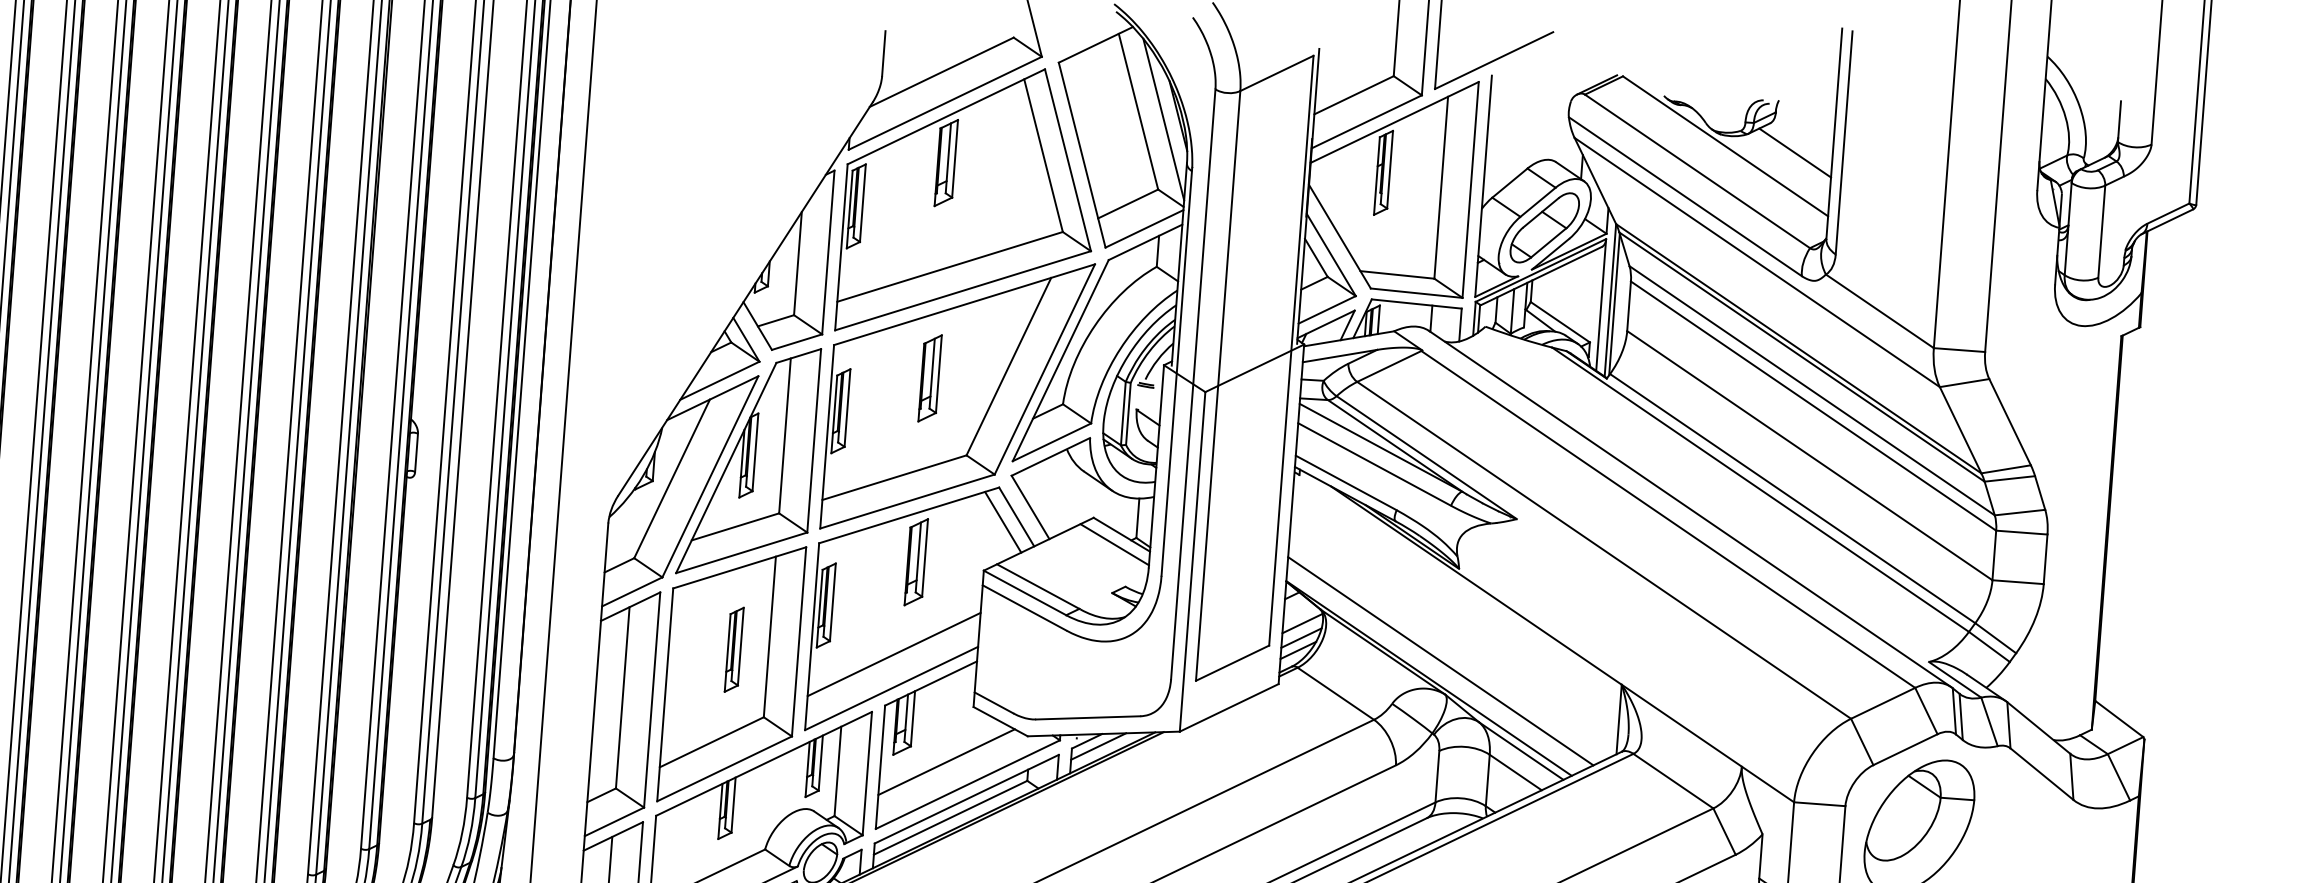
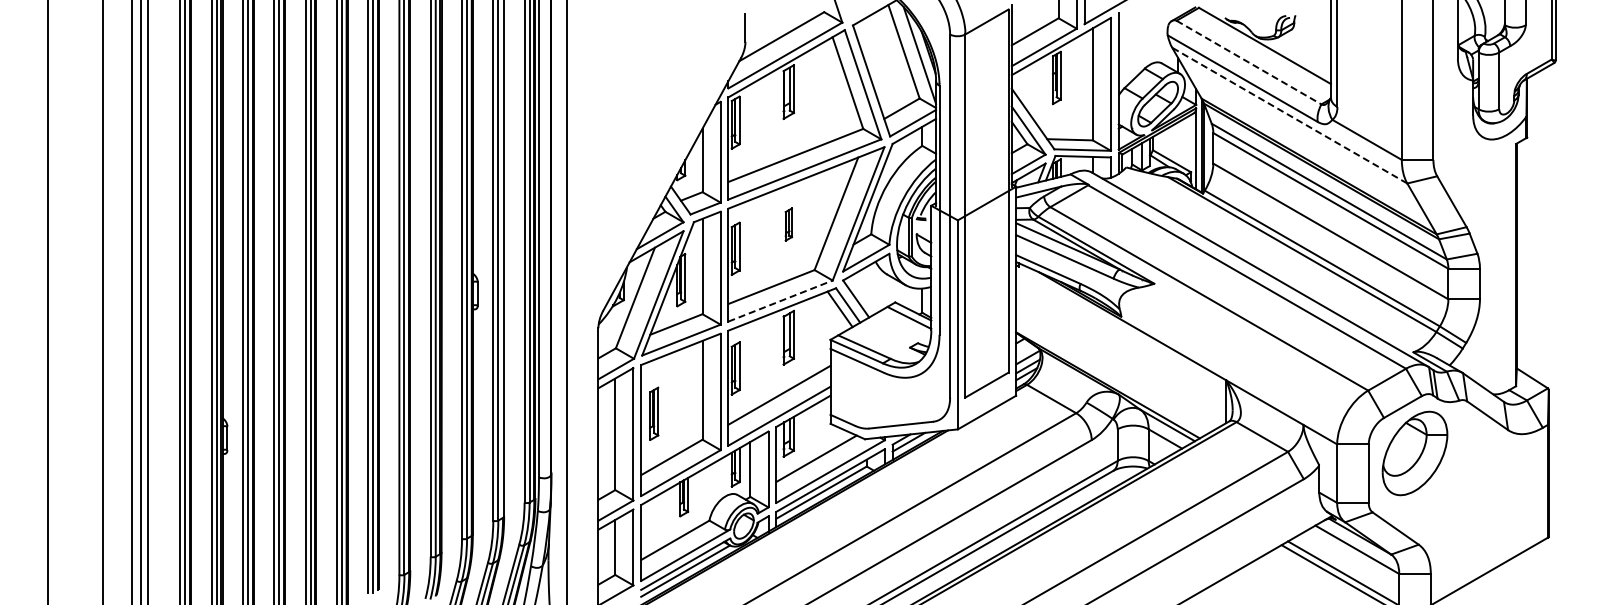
line: (1794, 152) -> (1307, 46), removed
line: (1698, 171) -> (1249, 62), solid -> dashed
line: (1756, 262) -> (1289, 115), solid -> dashed
part: (929, 378) -> (788, 224), size x0.6
line: (909, 500) -> (781, 300), solid -> dashed
part: (734, 649) -> (654, 413), moved
line: (1440, 661) -> (1114, 374), removed

